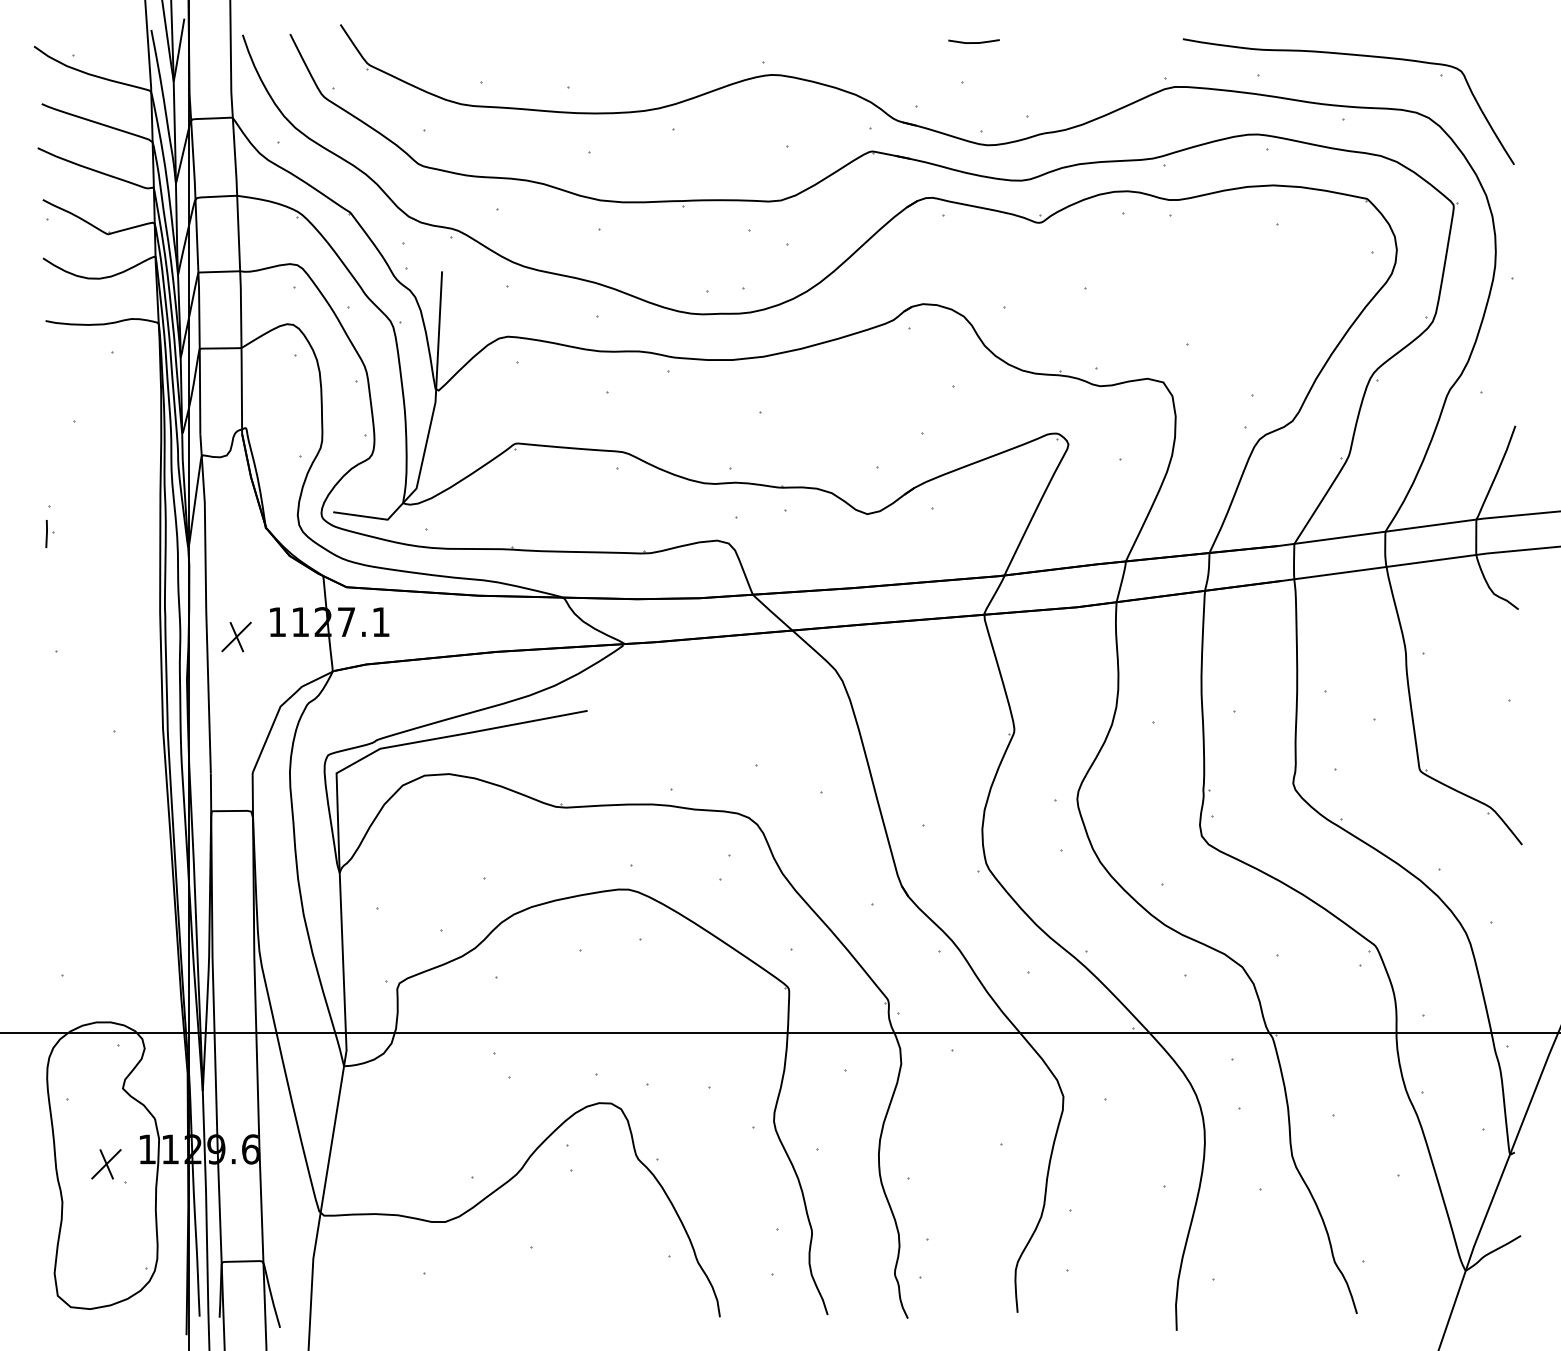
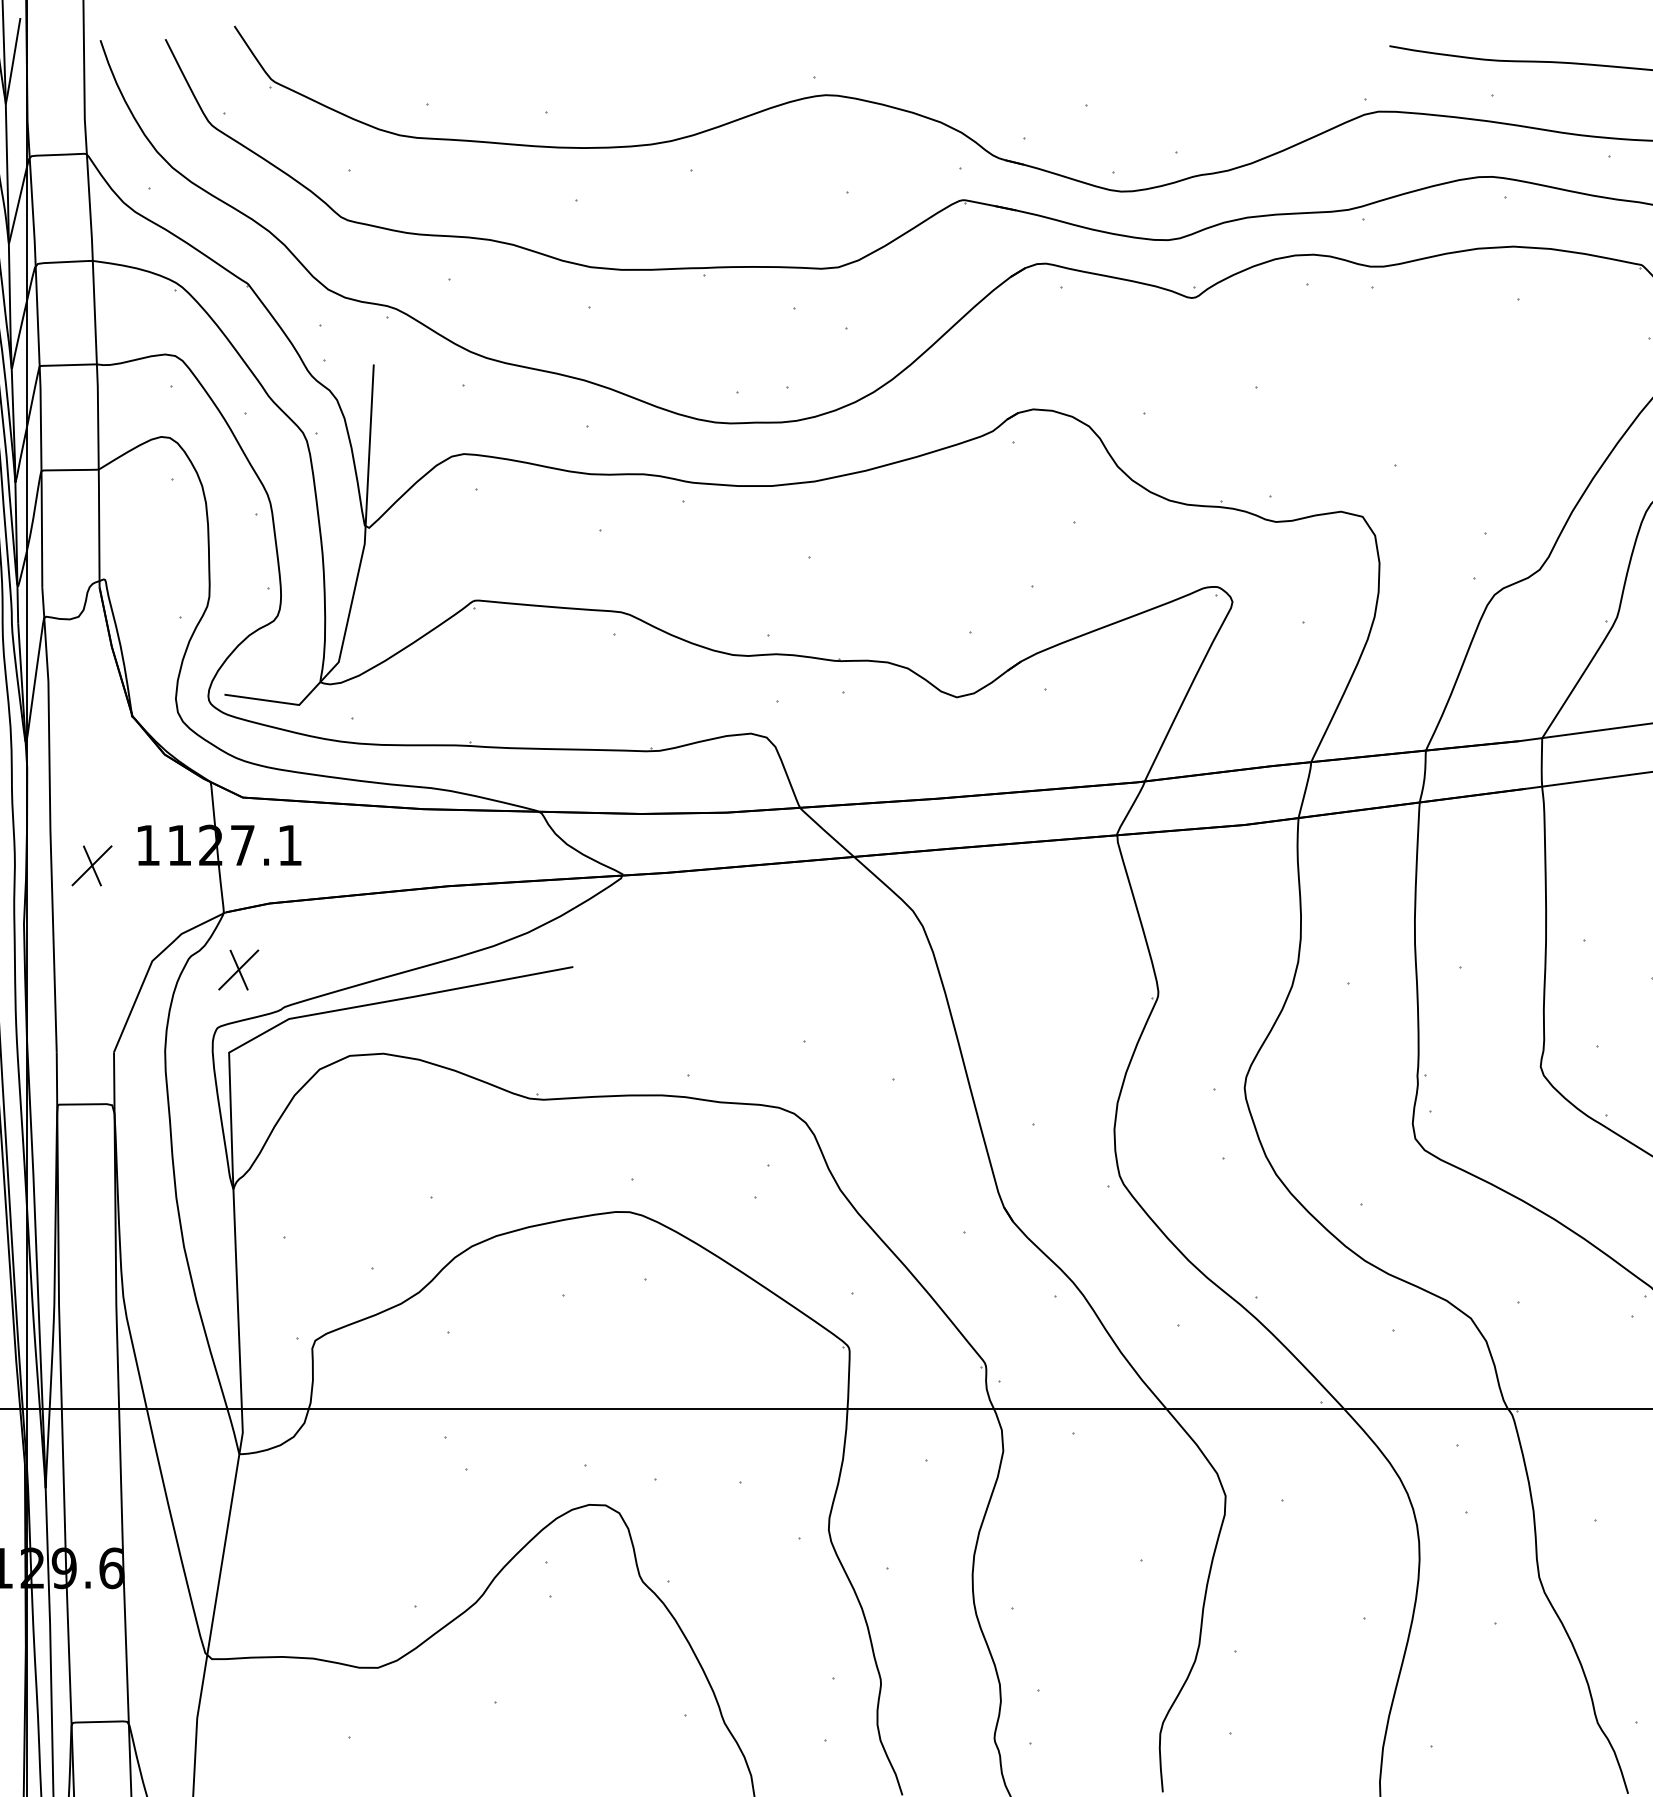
line: (973, 42) -> (1102, 50), removed
part: (343, 712) -> (238, 969), added

